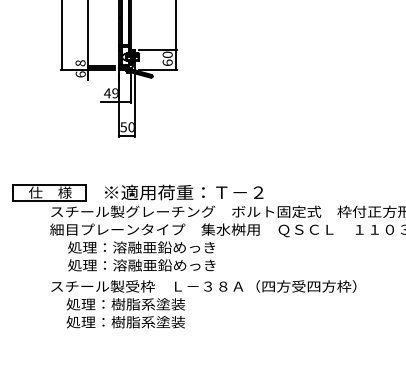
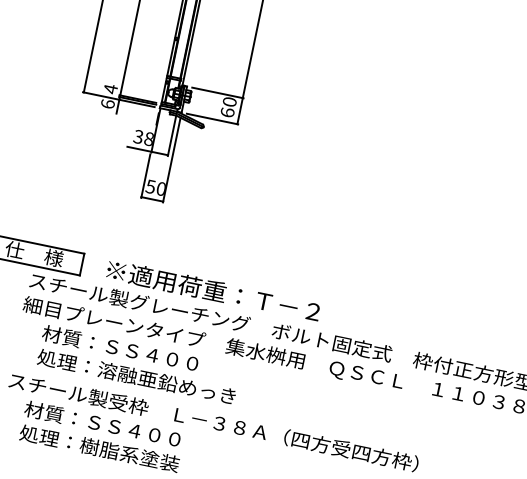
text: (80, 63) -> (110, 89), 8 -> 4
text: (110, 93) -> (142, 137), 49 -> 38
text: (141, 247) -> (141, 352), 処理：溶融亜鉛めっき -> 材質：ＳＳ４００
text: (125, 304) -> (104, 424), 処理：樹脂系塗装 -> 材質：ＳＳ４００

